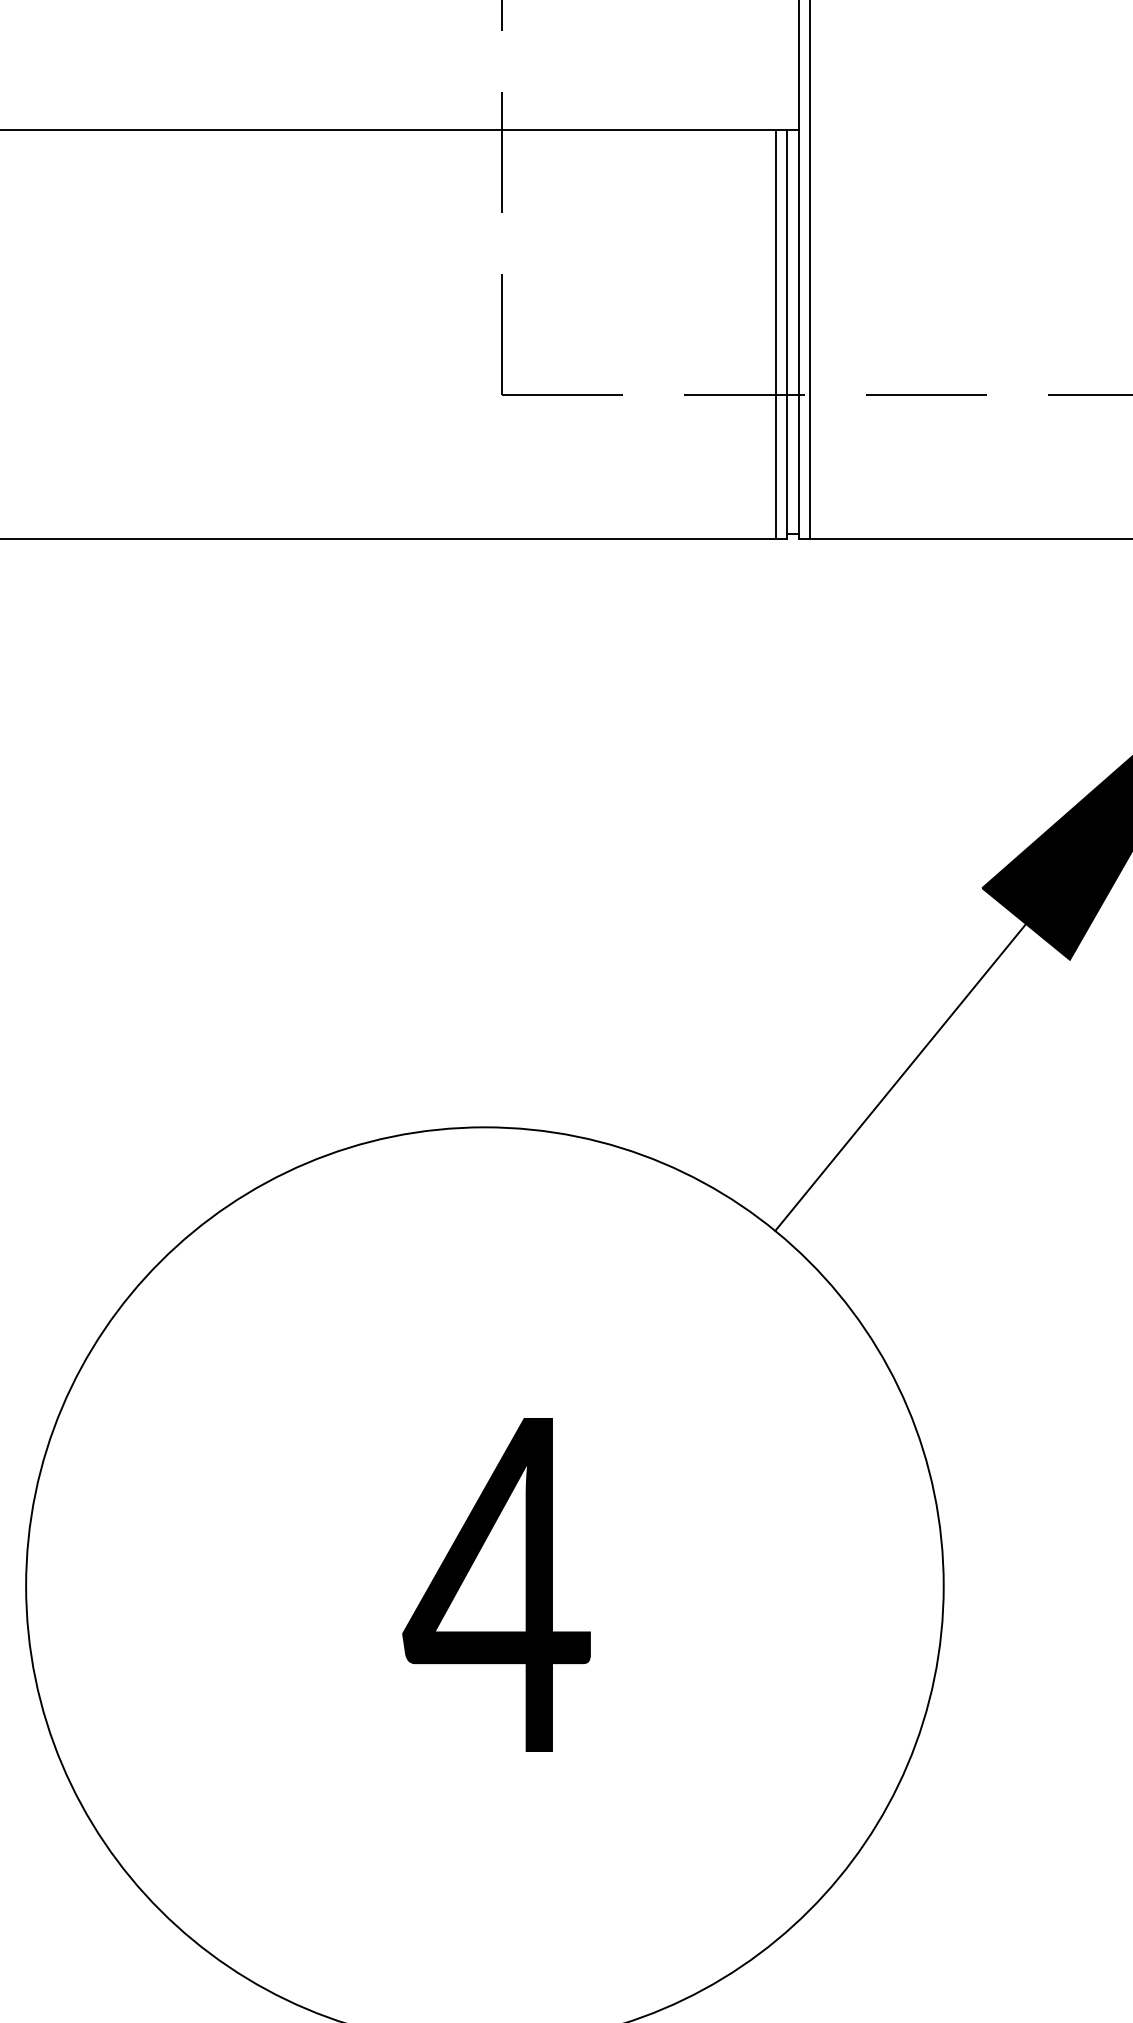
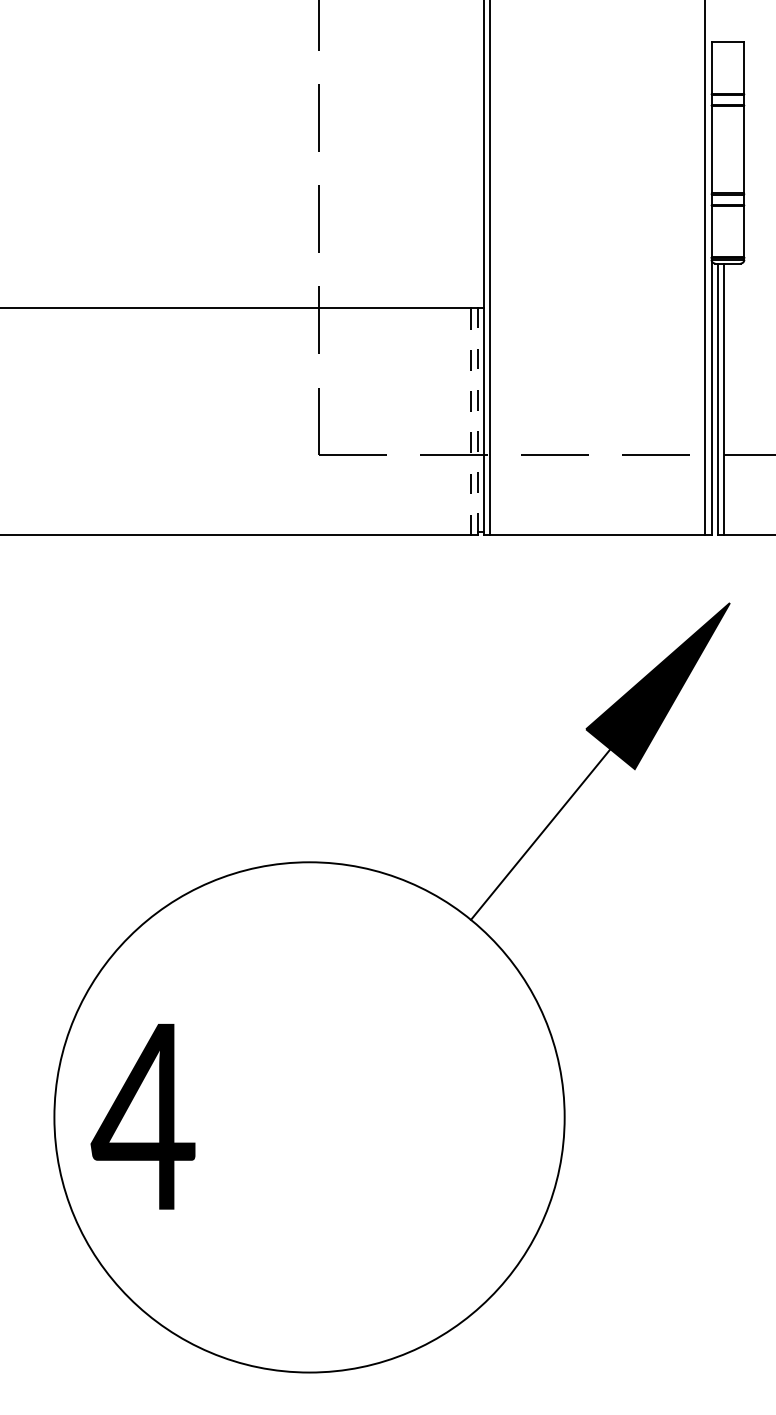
line: (786, 332) -> (477, 420), solid -> dashed
line: (776, 334) -> (471, 421), solid -> dashed
text: (495, 1584) -> (142, 1116), moved

